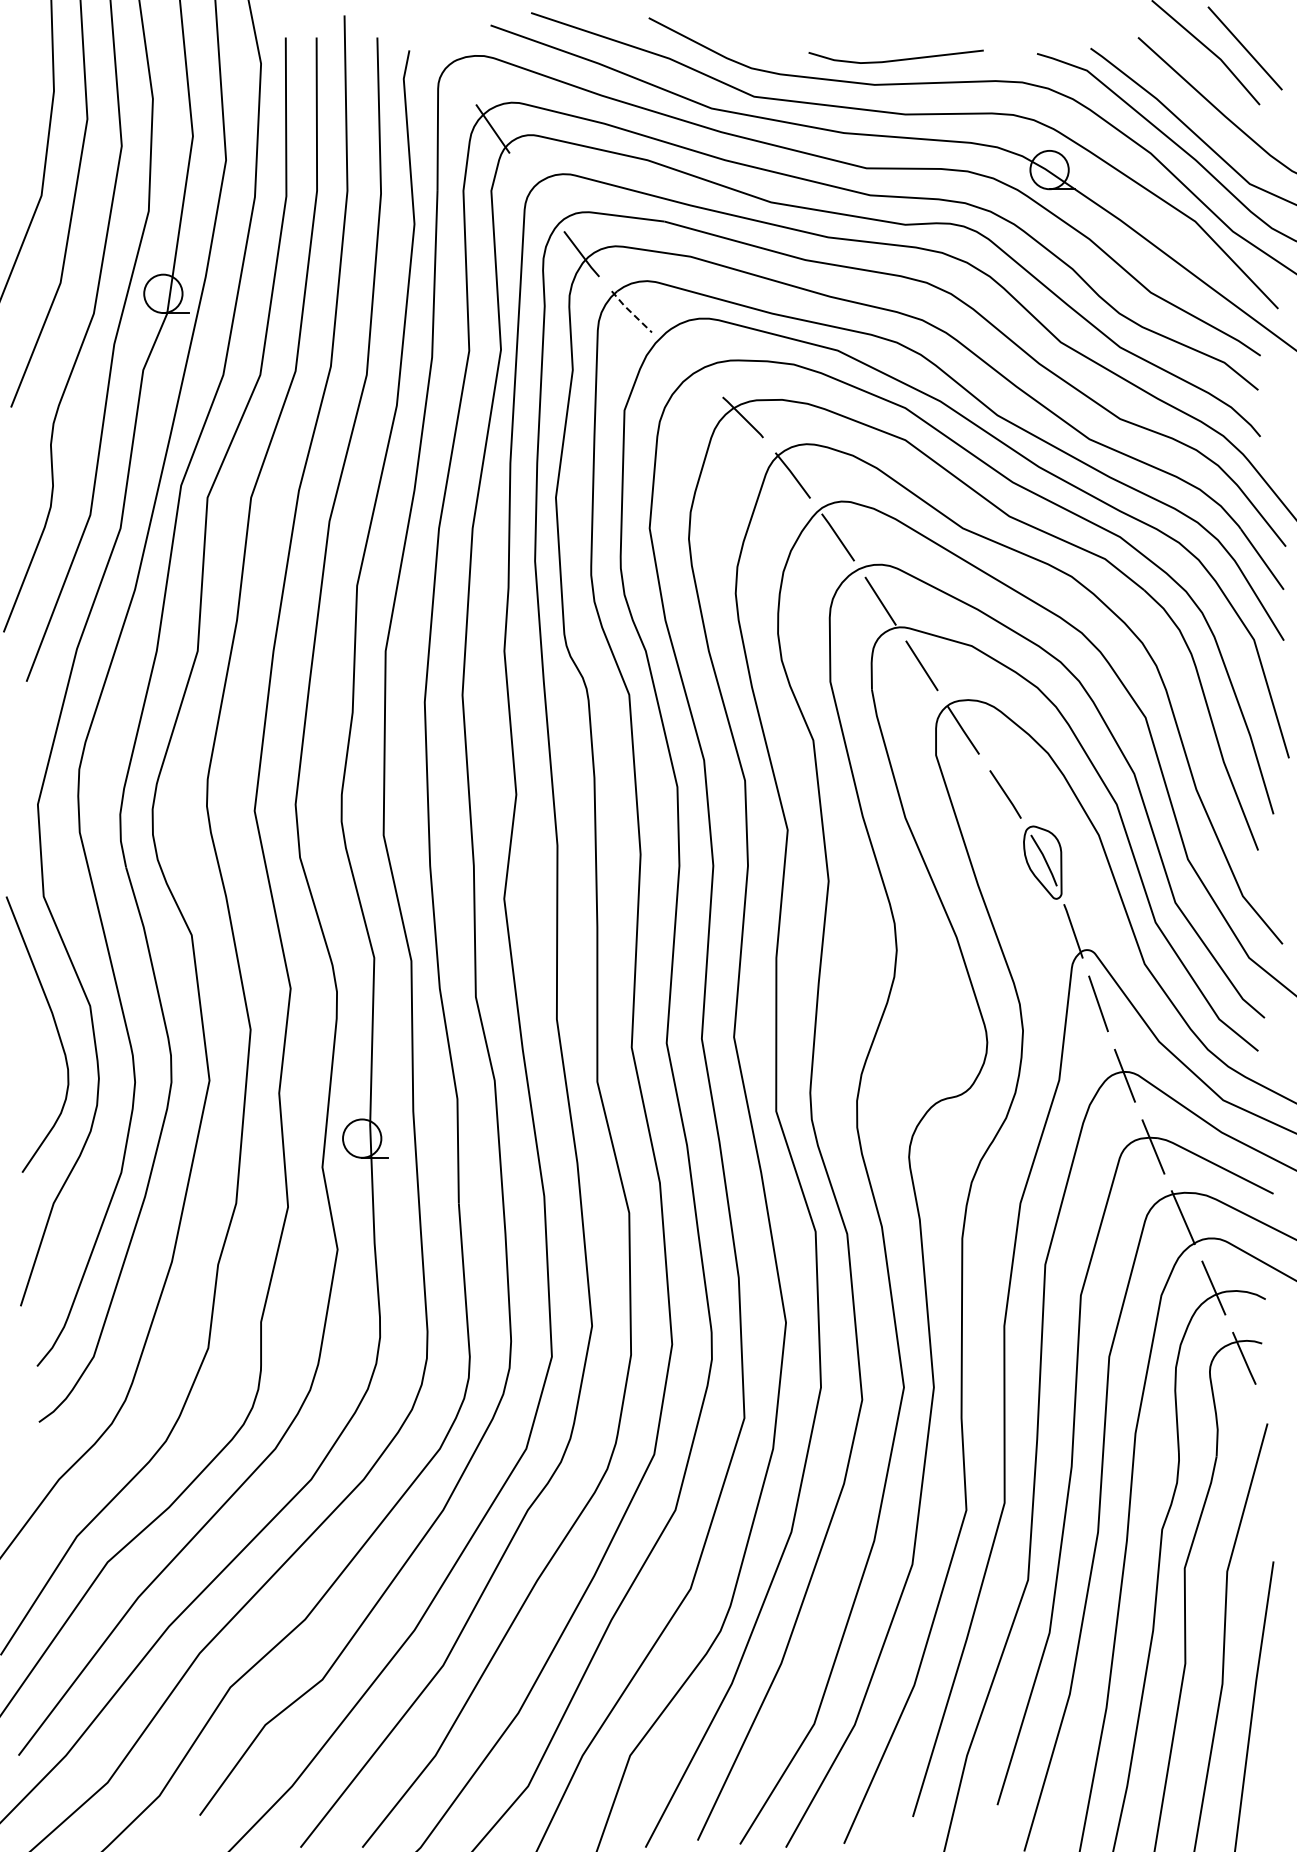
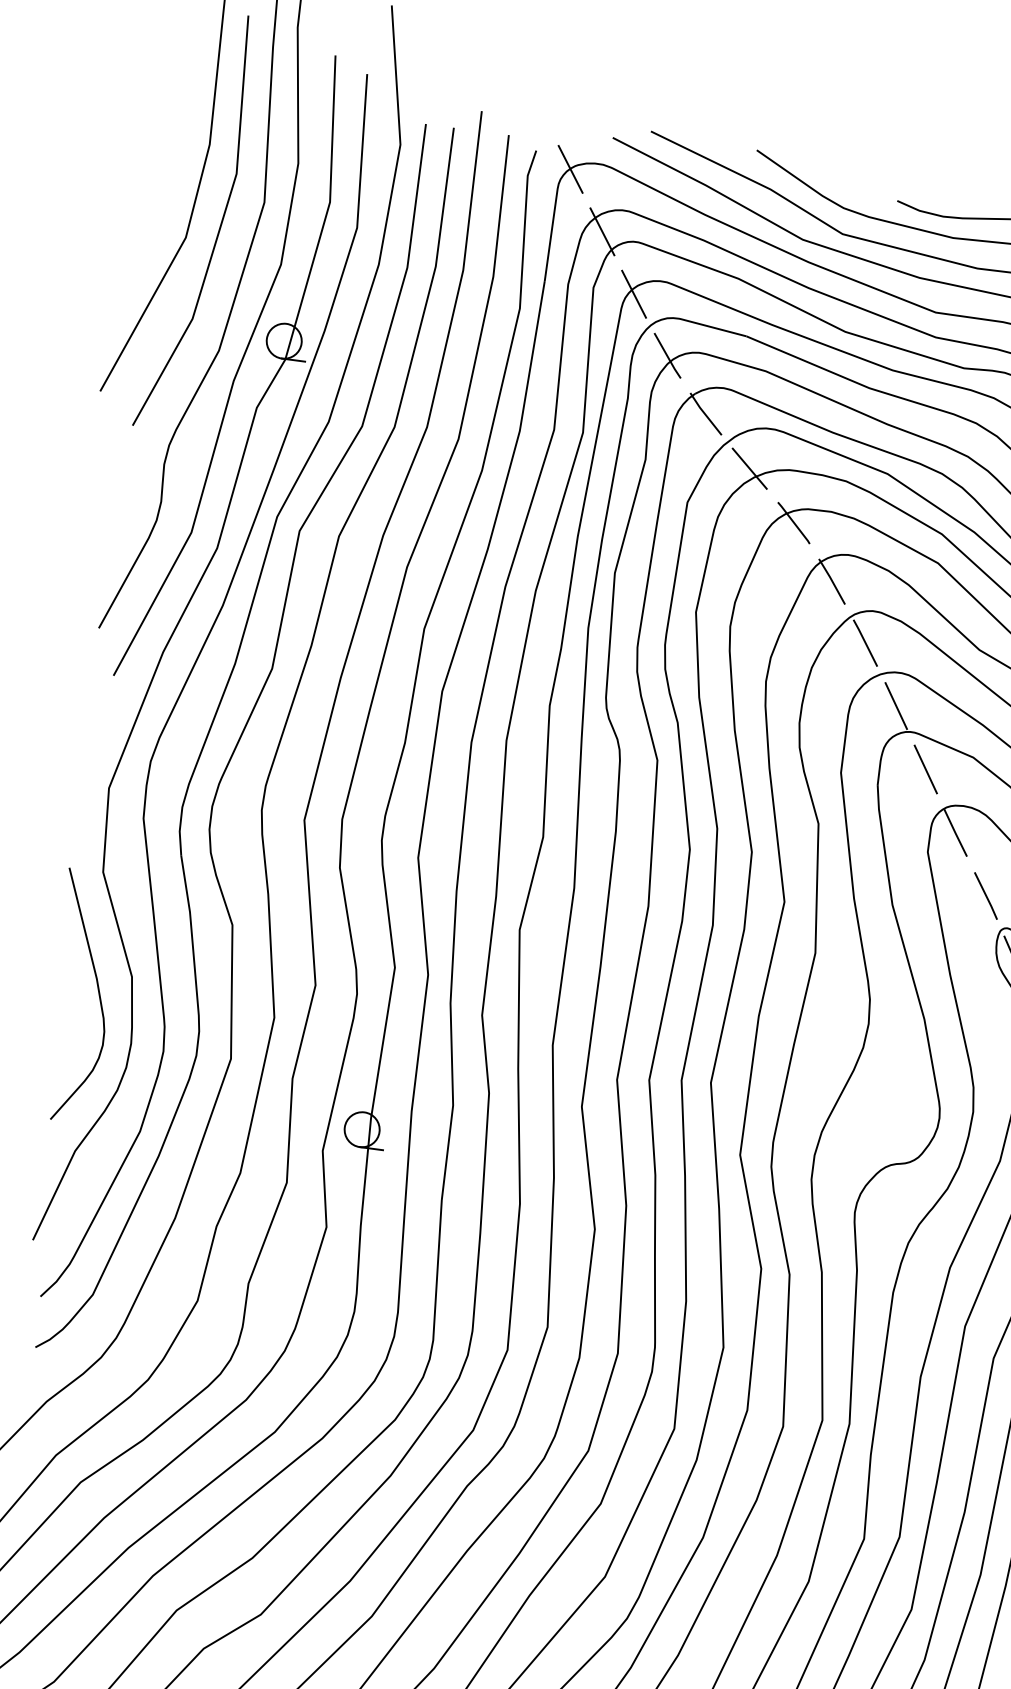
line: (449, 65) -> (570, 169), added
line: (536, 191) -> (634, 293), added
line: (630, 311) -> (704, 413), dashed -> solid
line: (686, 364) -> (749, 468), added

